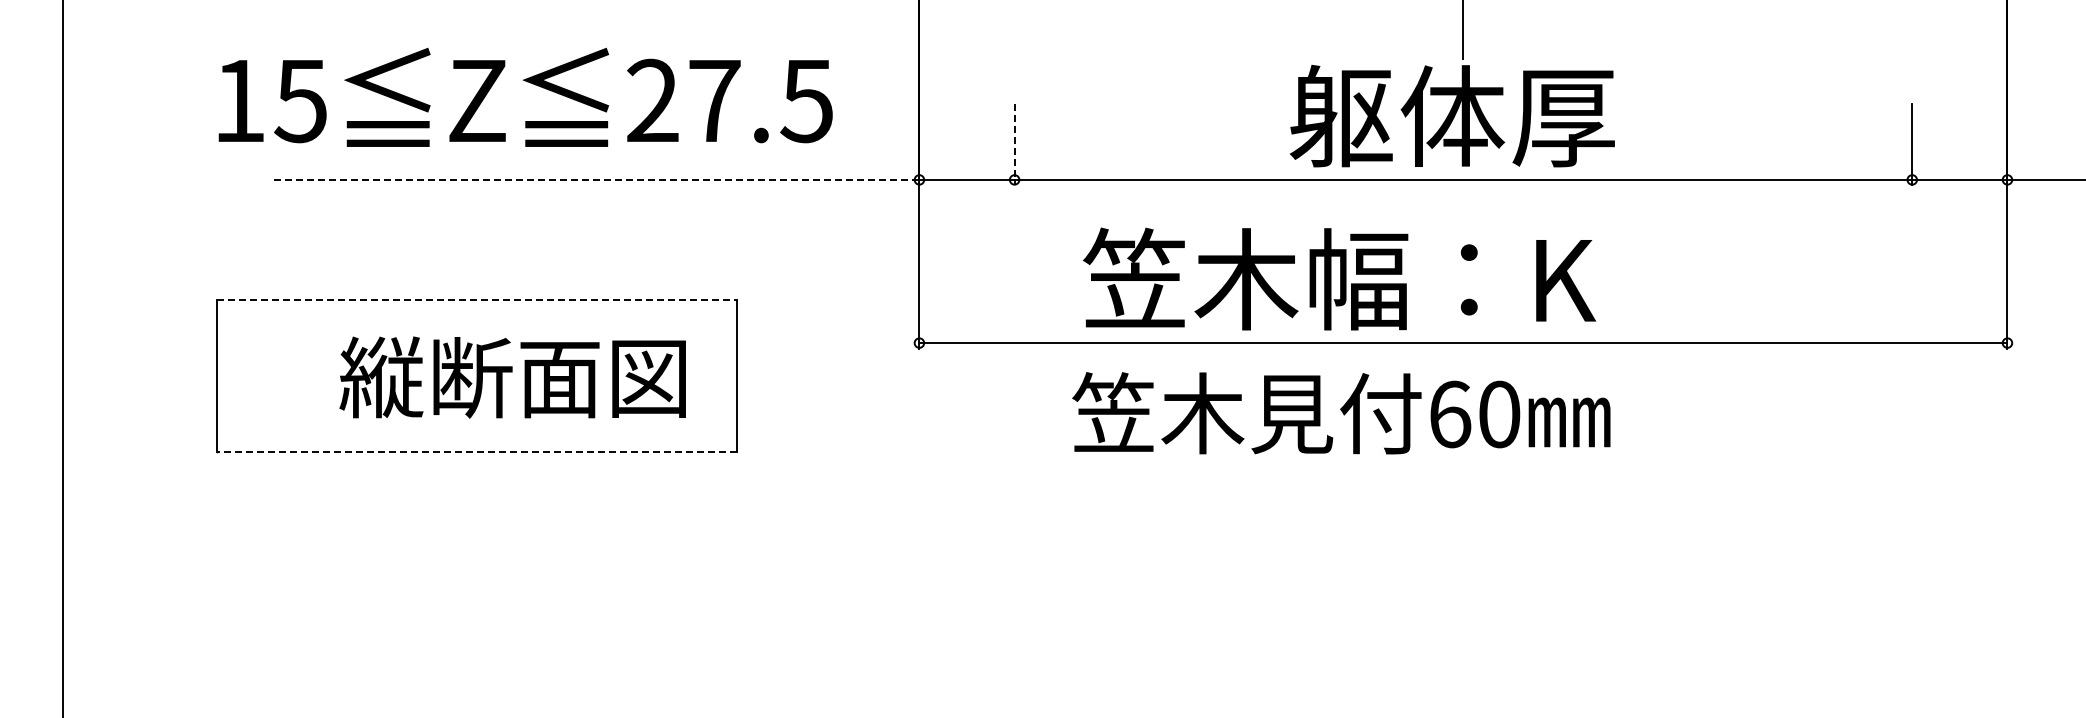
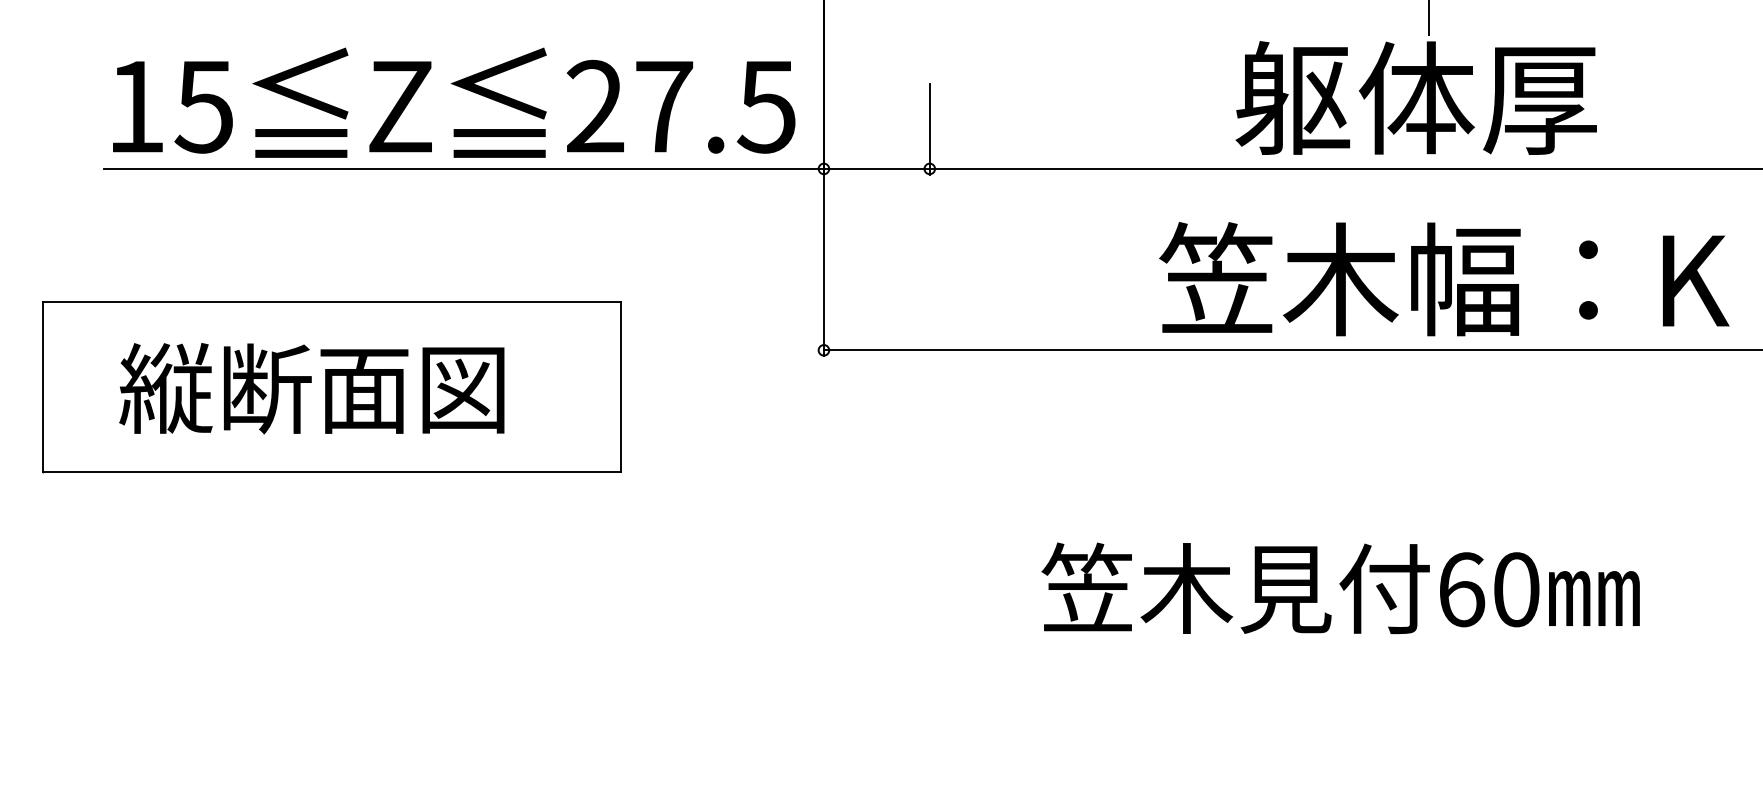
text: (525, 96) -> (453, 101), moved
line: (1014, 144) -> (929, 129), dashed -> solid
line: (595, 179) -> (463, 168), dashed -> solid
text: (1339, 278) -> (1444, 278), moved
line: (477, 299) -> (332, 301), dashed -> solid
text: (512, 377) -> (311, 388), moved
text: (1341, 413) -> (1340, 588), moved
line: (477, 452) -> (332, 471), dashed -> solid

